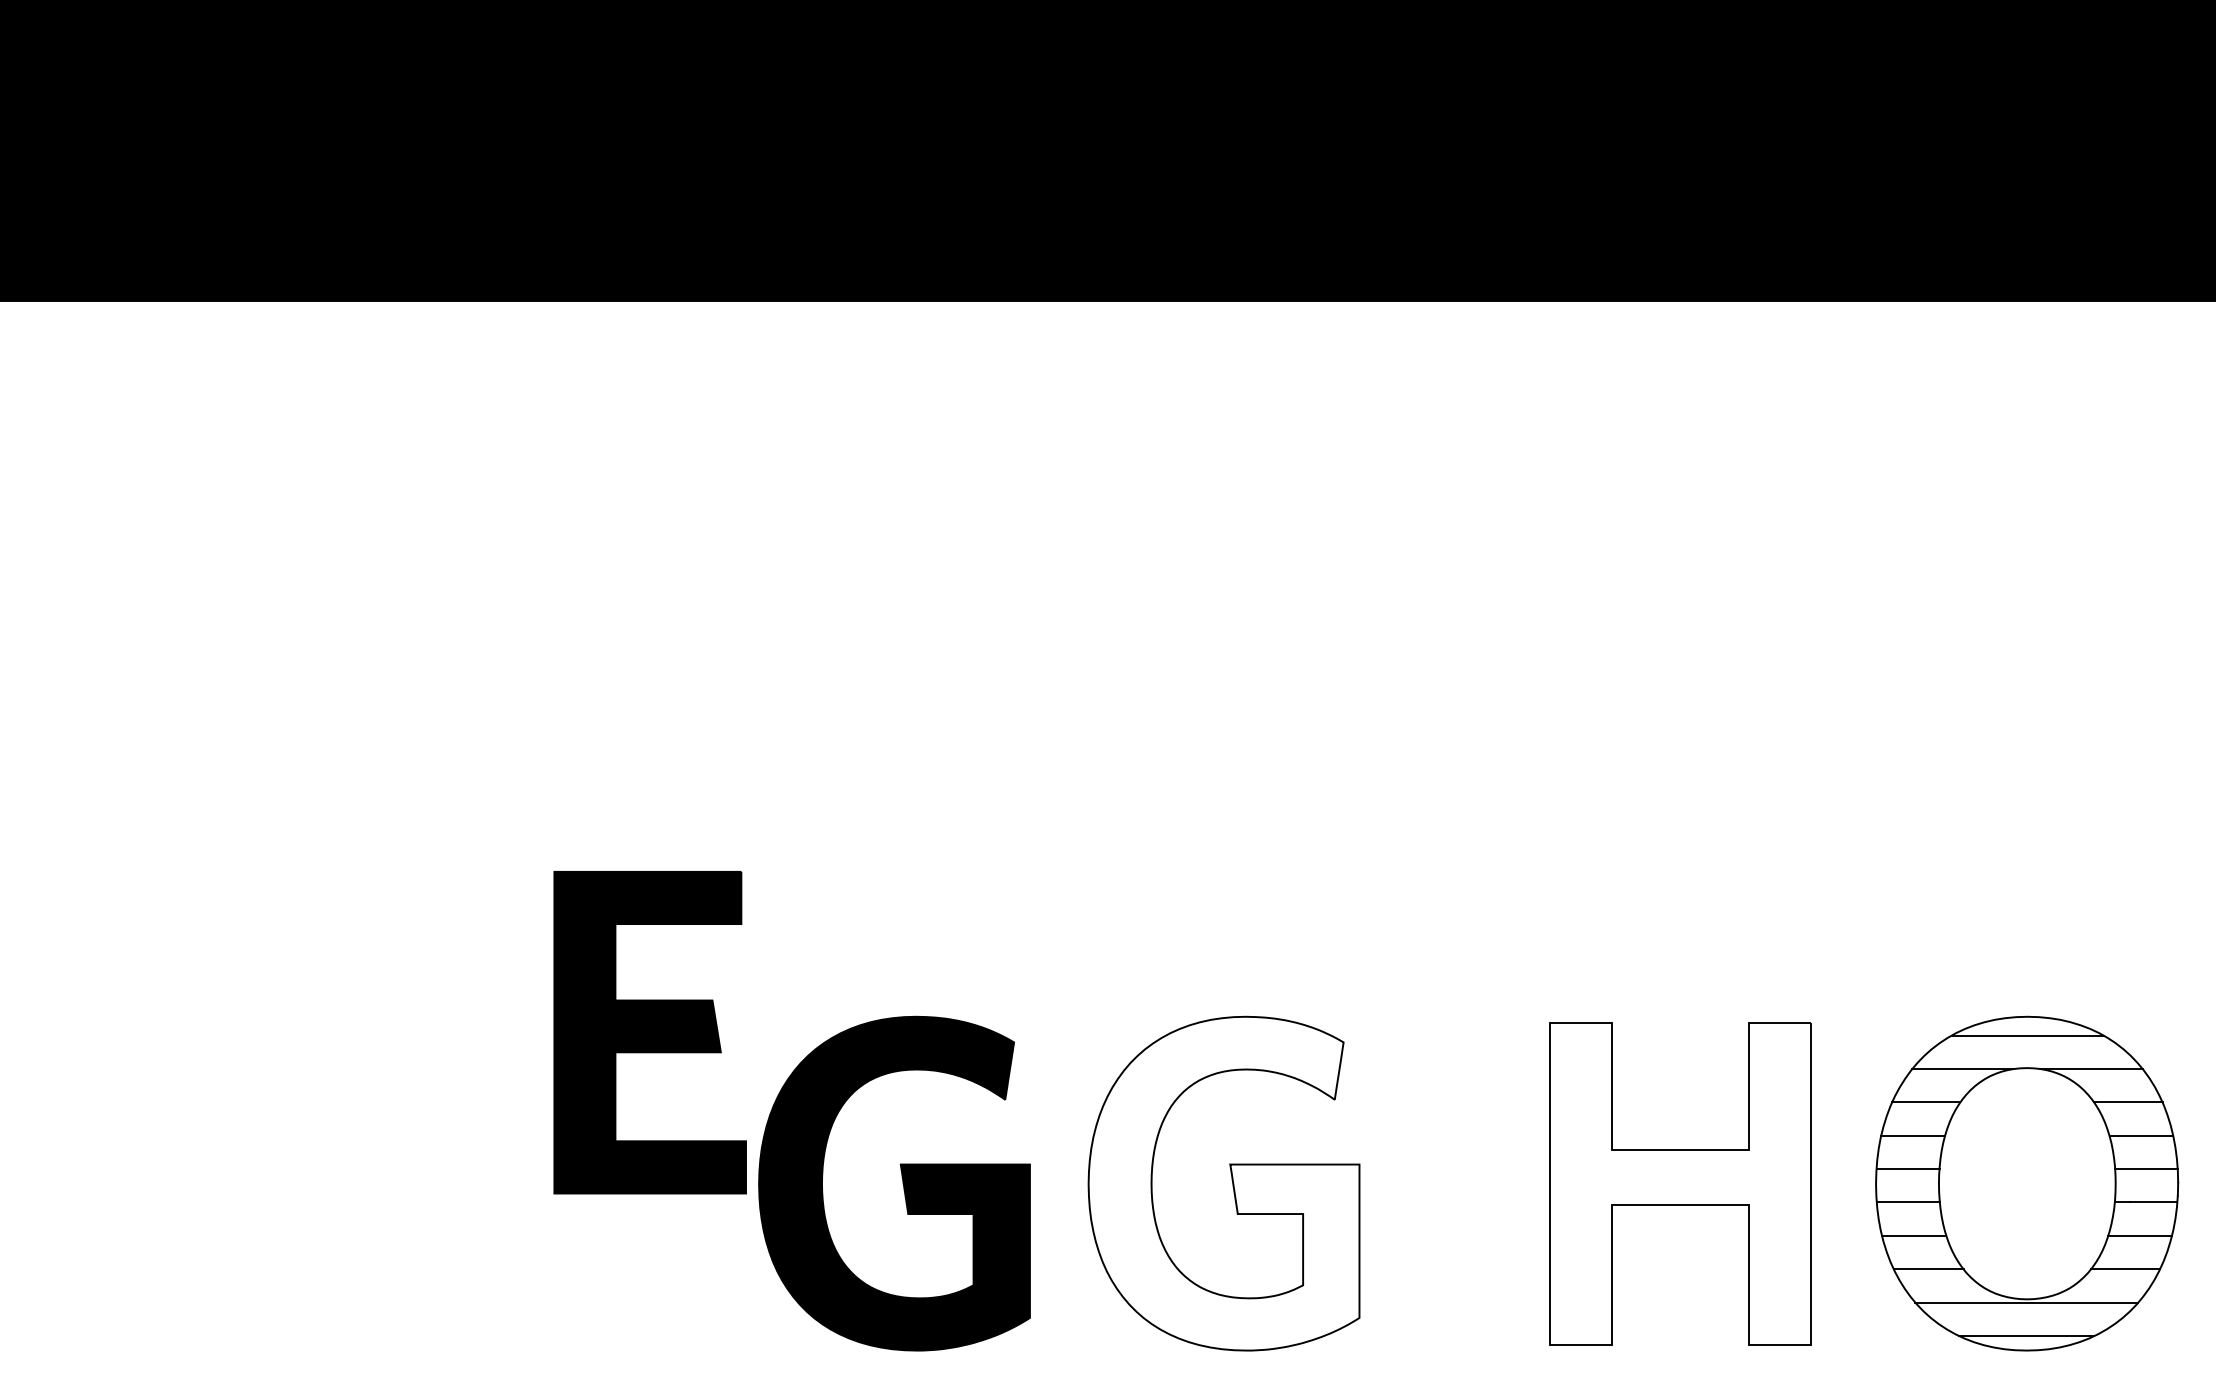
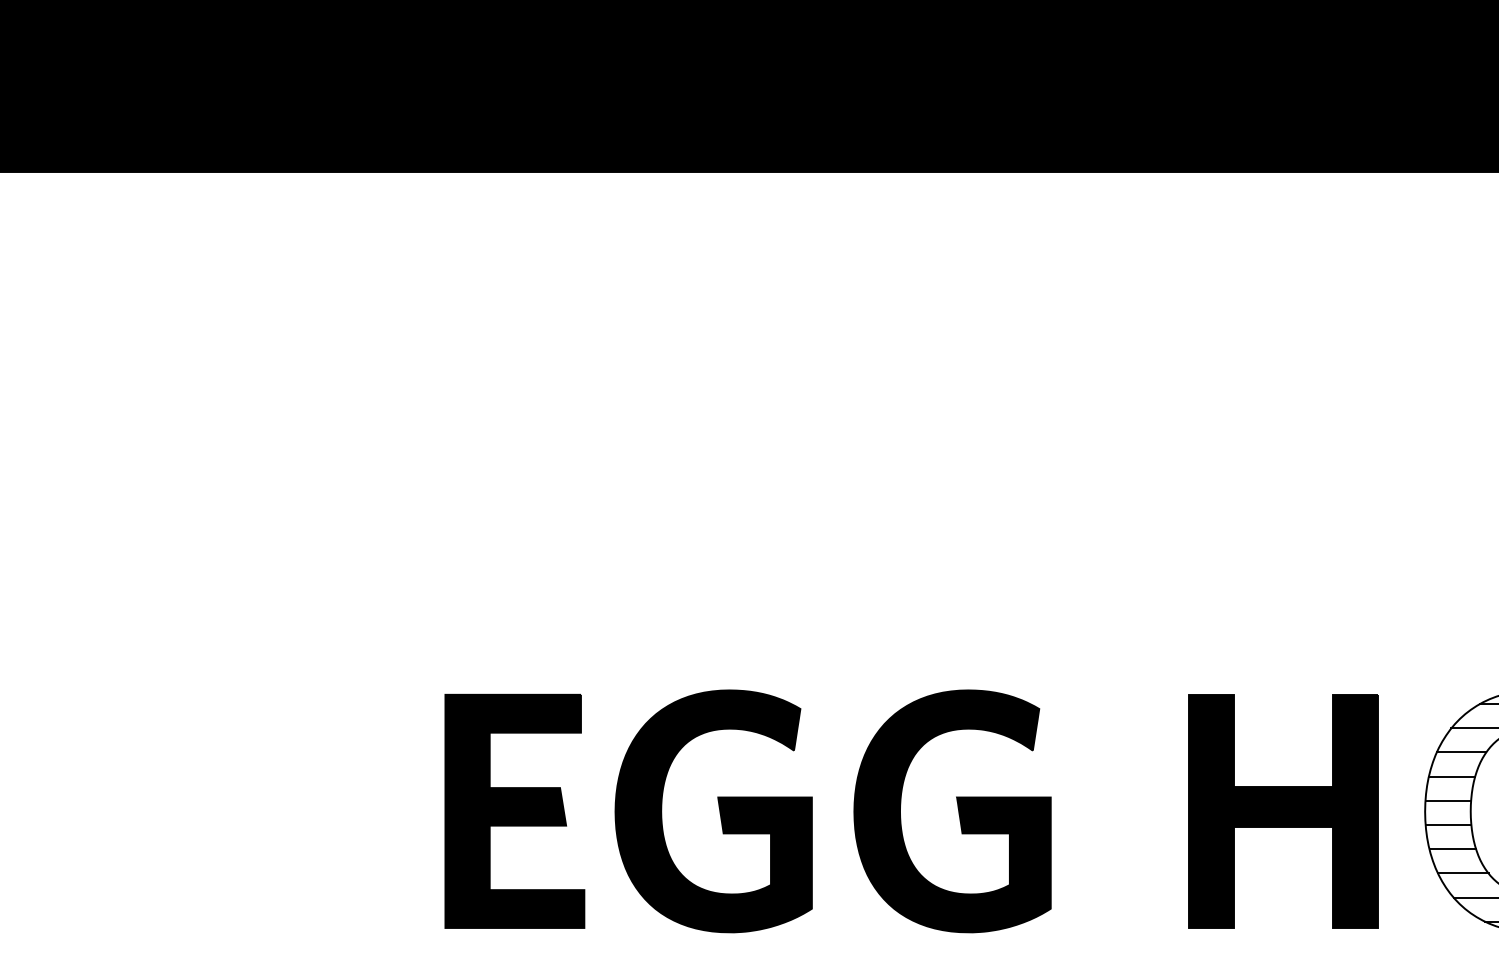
part: (649, 1032) -> (514, 811), moved
fill: (1223, 1183) -> (952, 811), added
fill: (1680, 1183) -> (1283, 811), added

